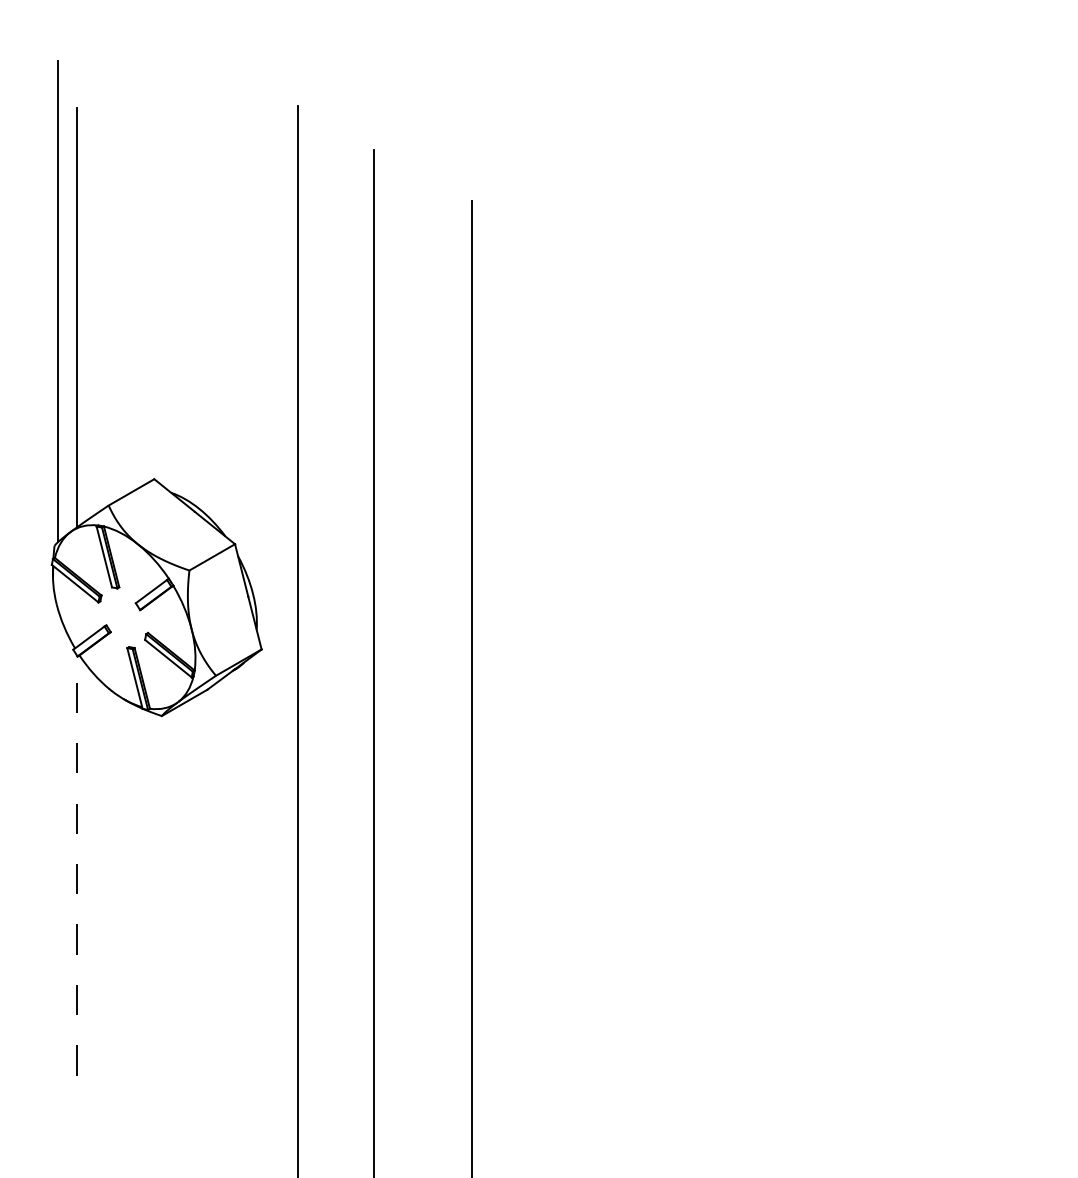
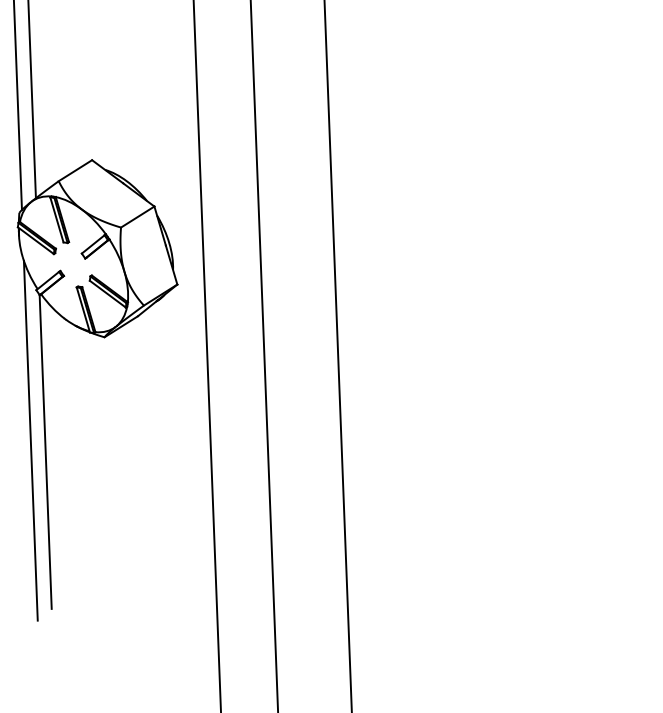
line: (58, 849) -> (31, 440), added
line: (77, 865) -> (45, 451), dashed -> solid

